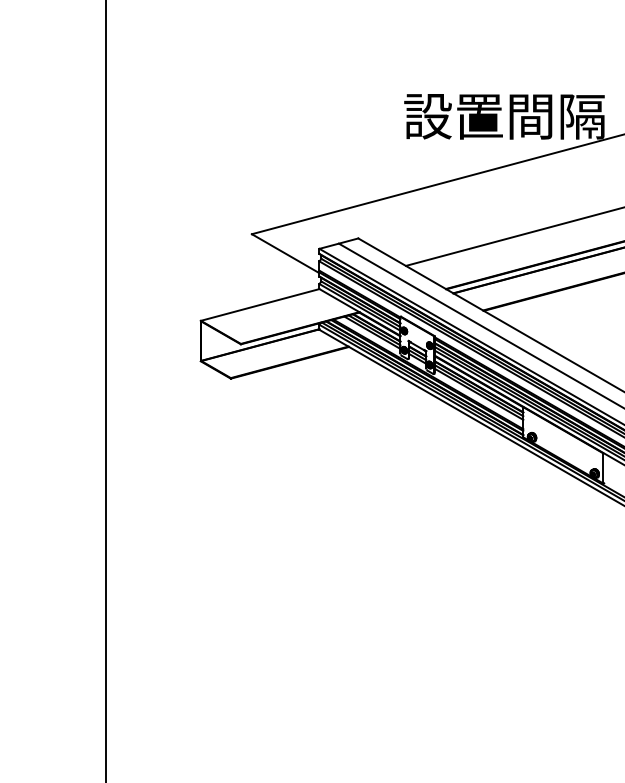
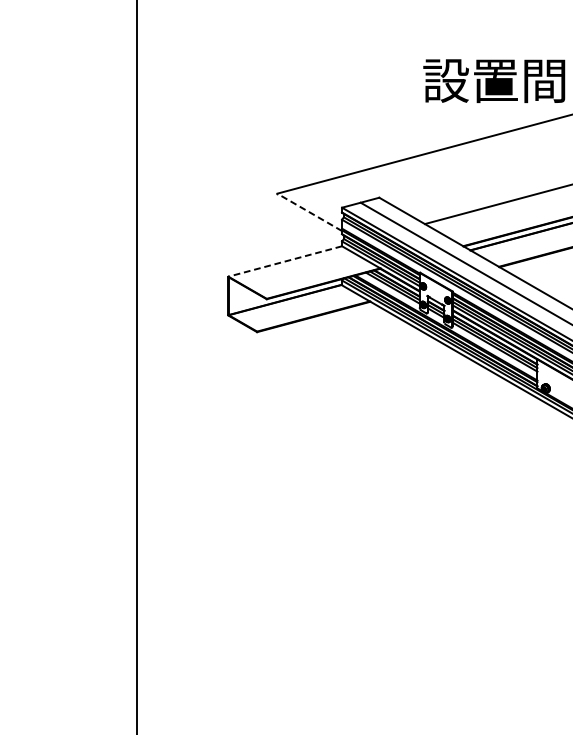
line: (285, 253) -> (309, 212), solid -> dashed
line: (259, 305) -> (284, 262), solid -> dashed

